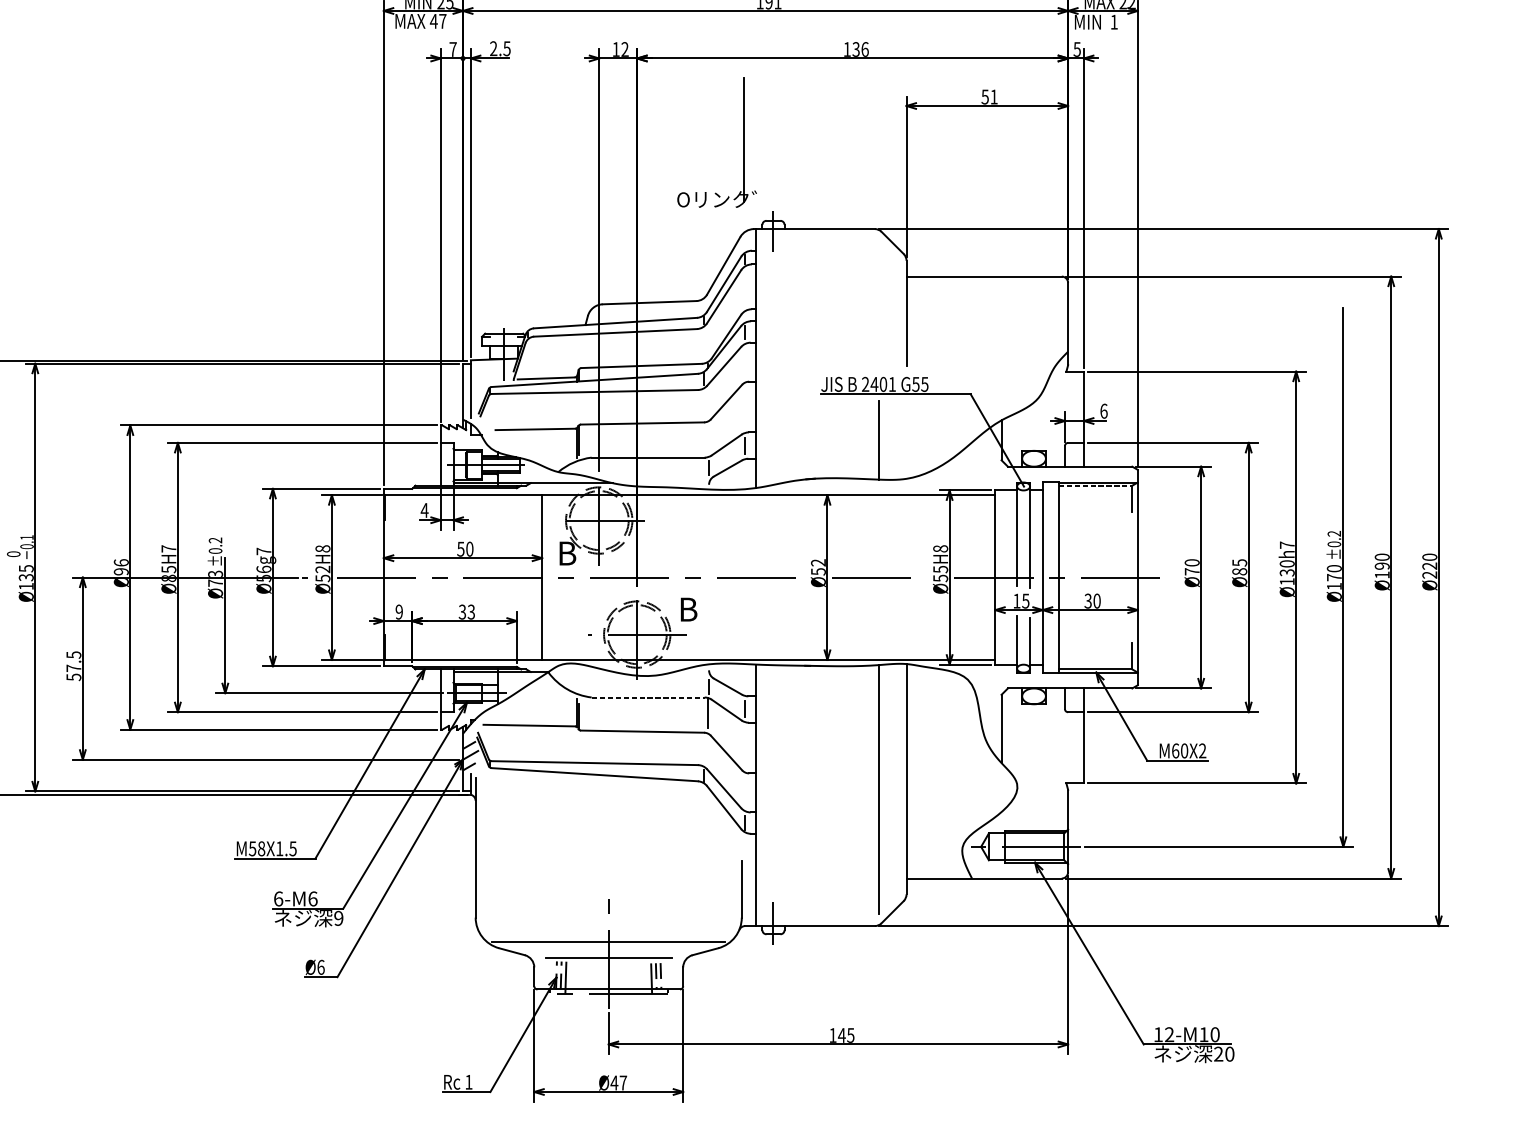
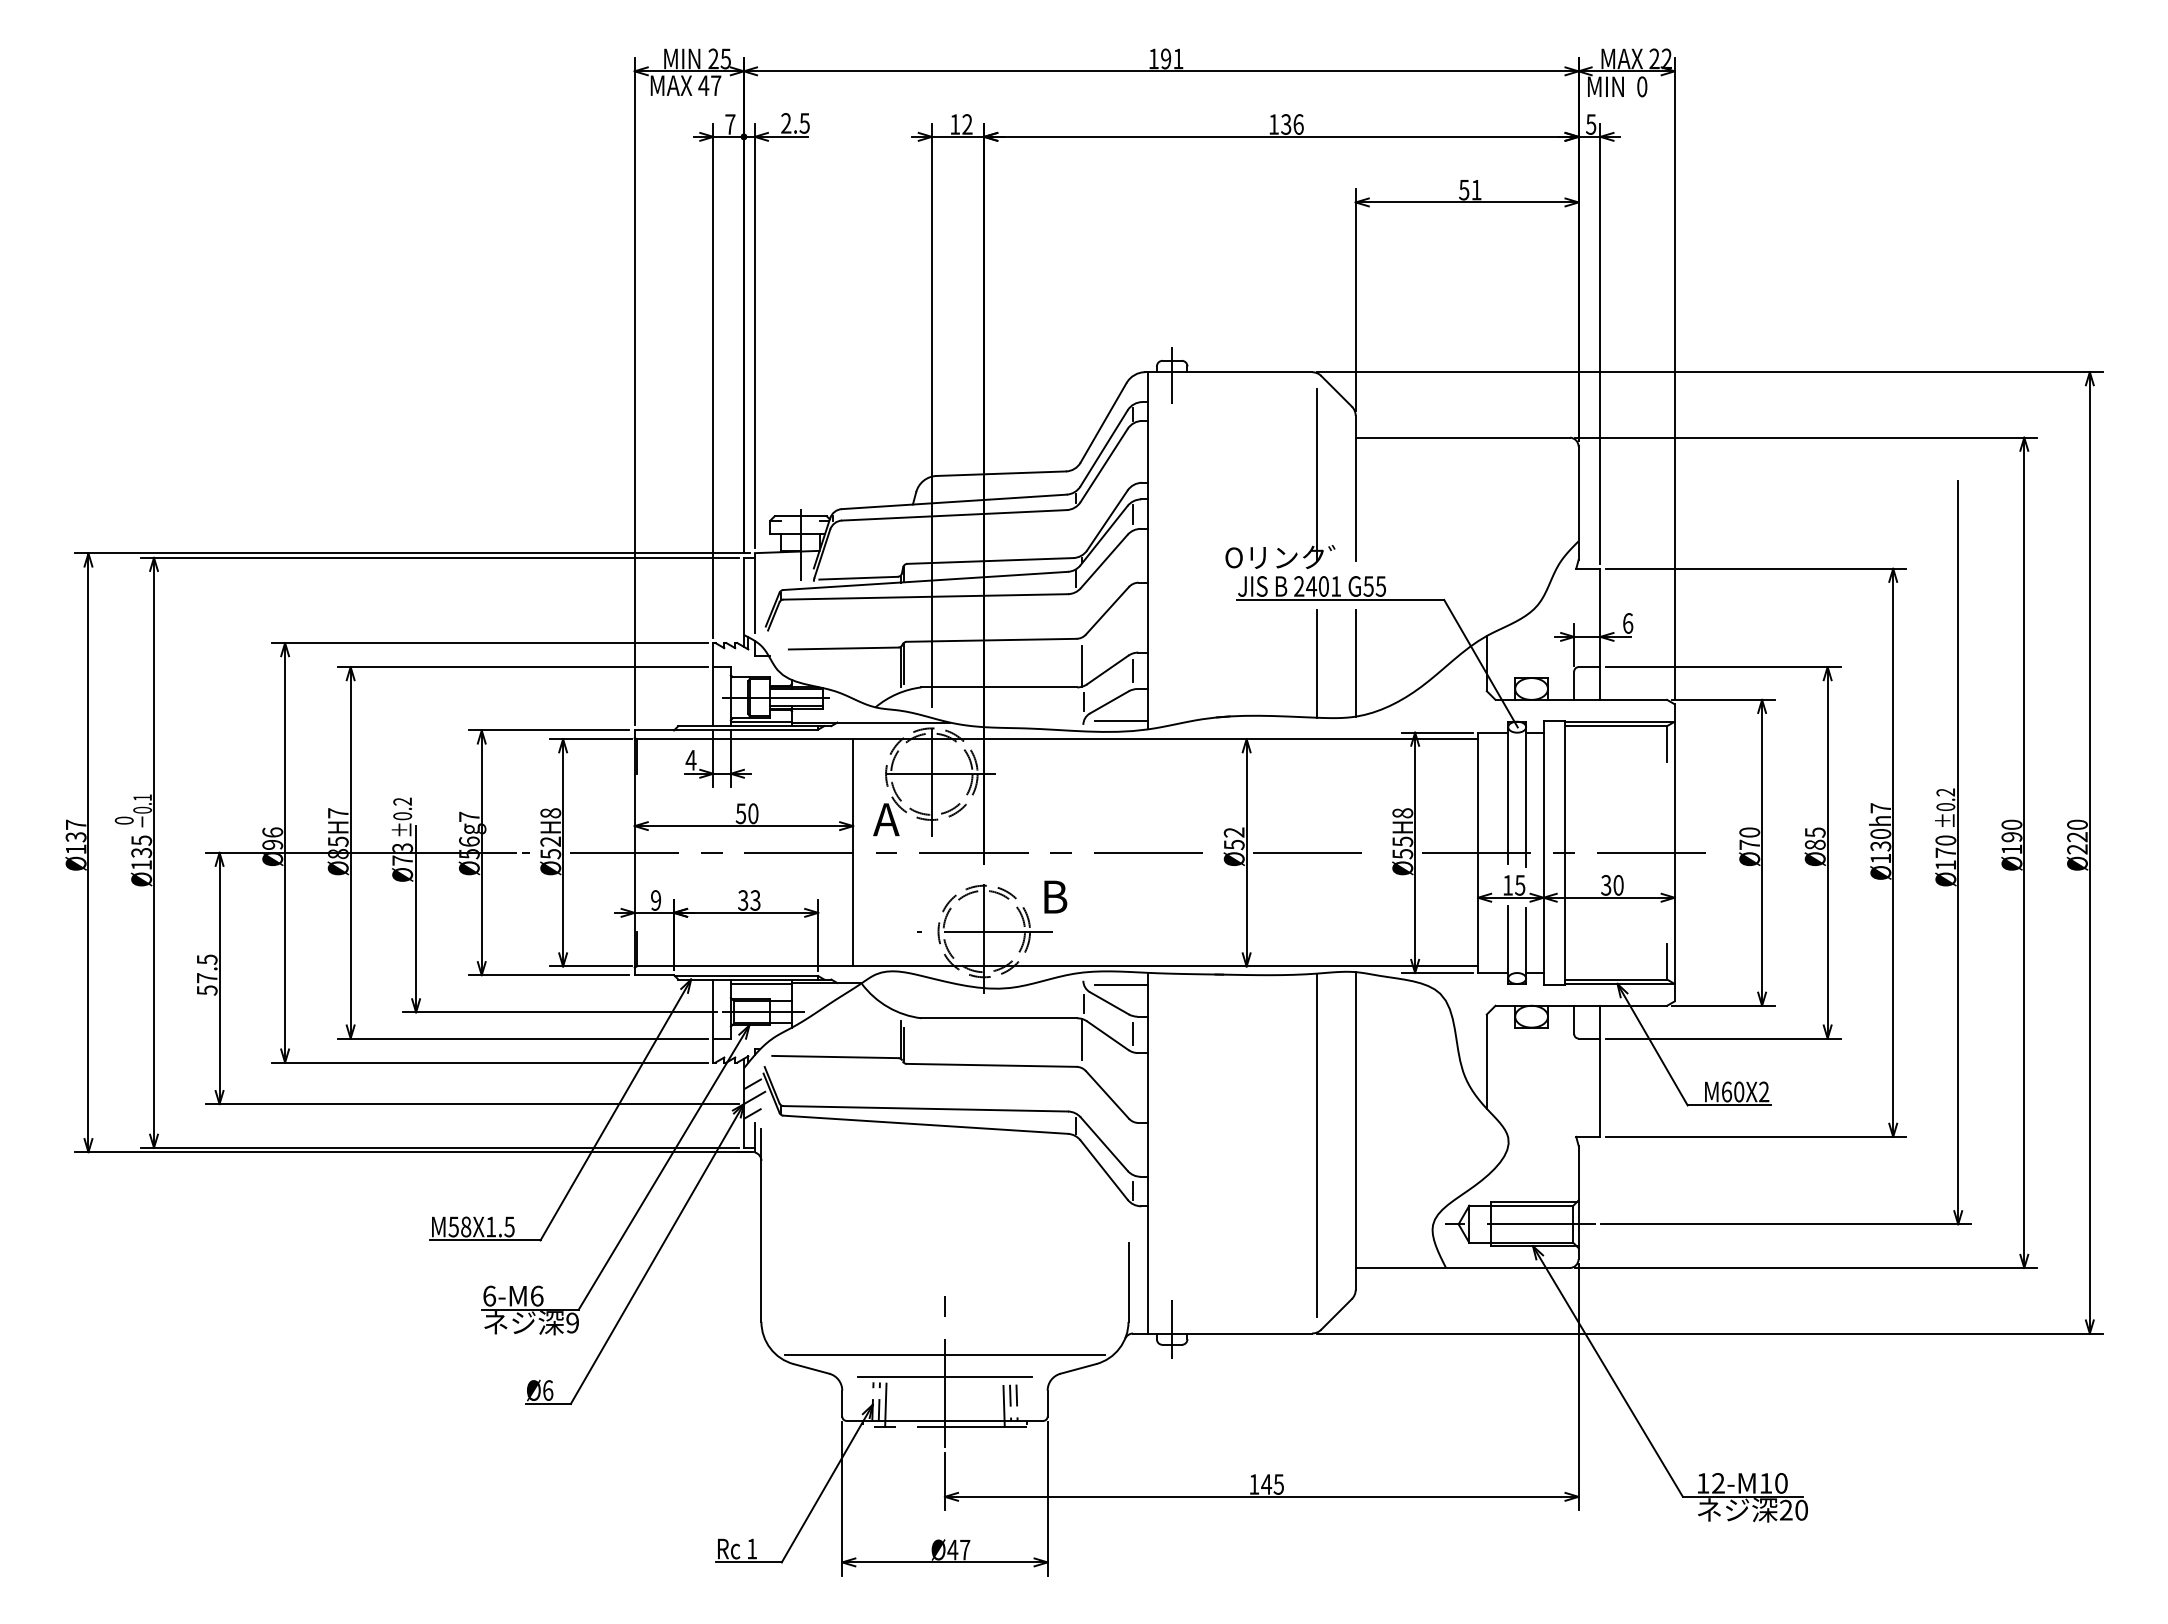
text: (1114, 21) -> (1642, 86), 1 -> 0
part: (743, 142) -> (1316, 478), moved
line: (906, 439) -> (1355, 662), added
line: (708, 441) -> (1082, 665), added
line: (736, 481) -> (1121, 720), added
line: (1095, 485) -> (1616, 726), dashed -> solid
text: (566, 553) -> (886, 819), B -> A
line: (736, 673) -> (1121, 984), added
line: (648, 697) -> (999, 1018), dashed -> solid

